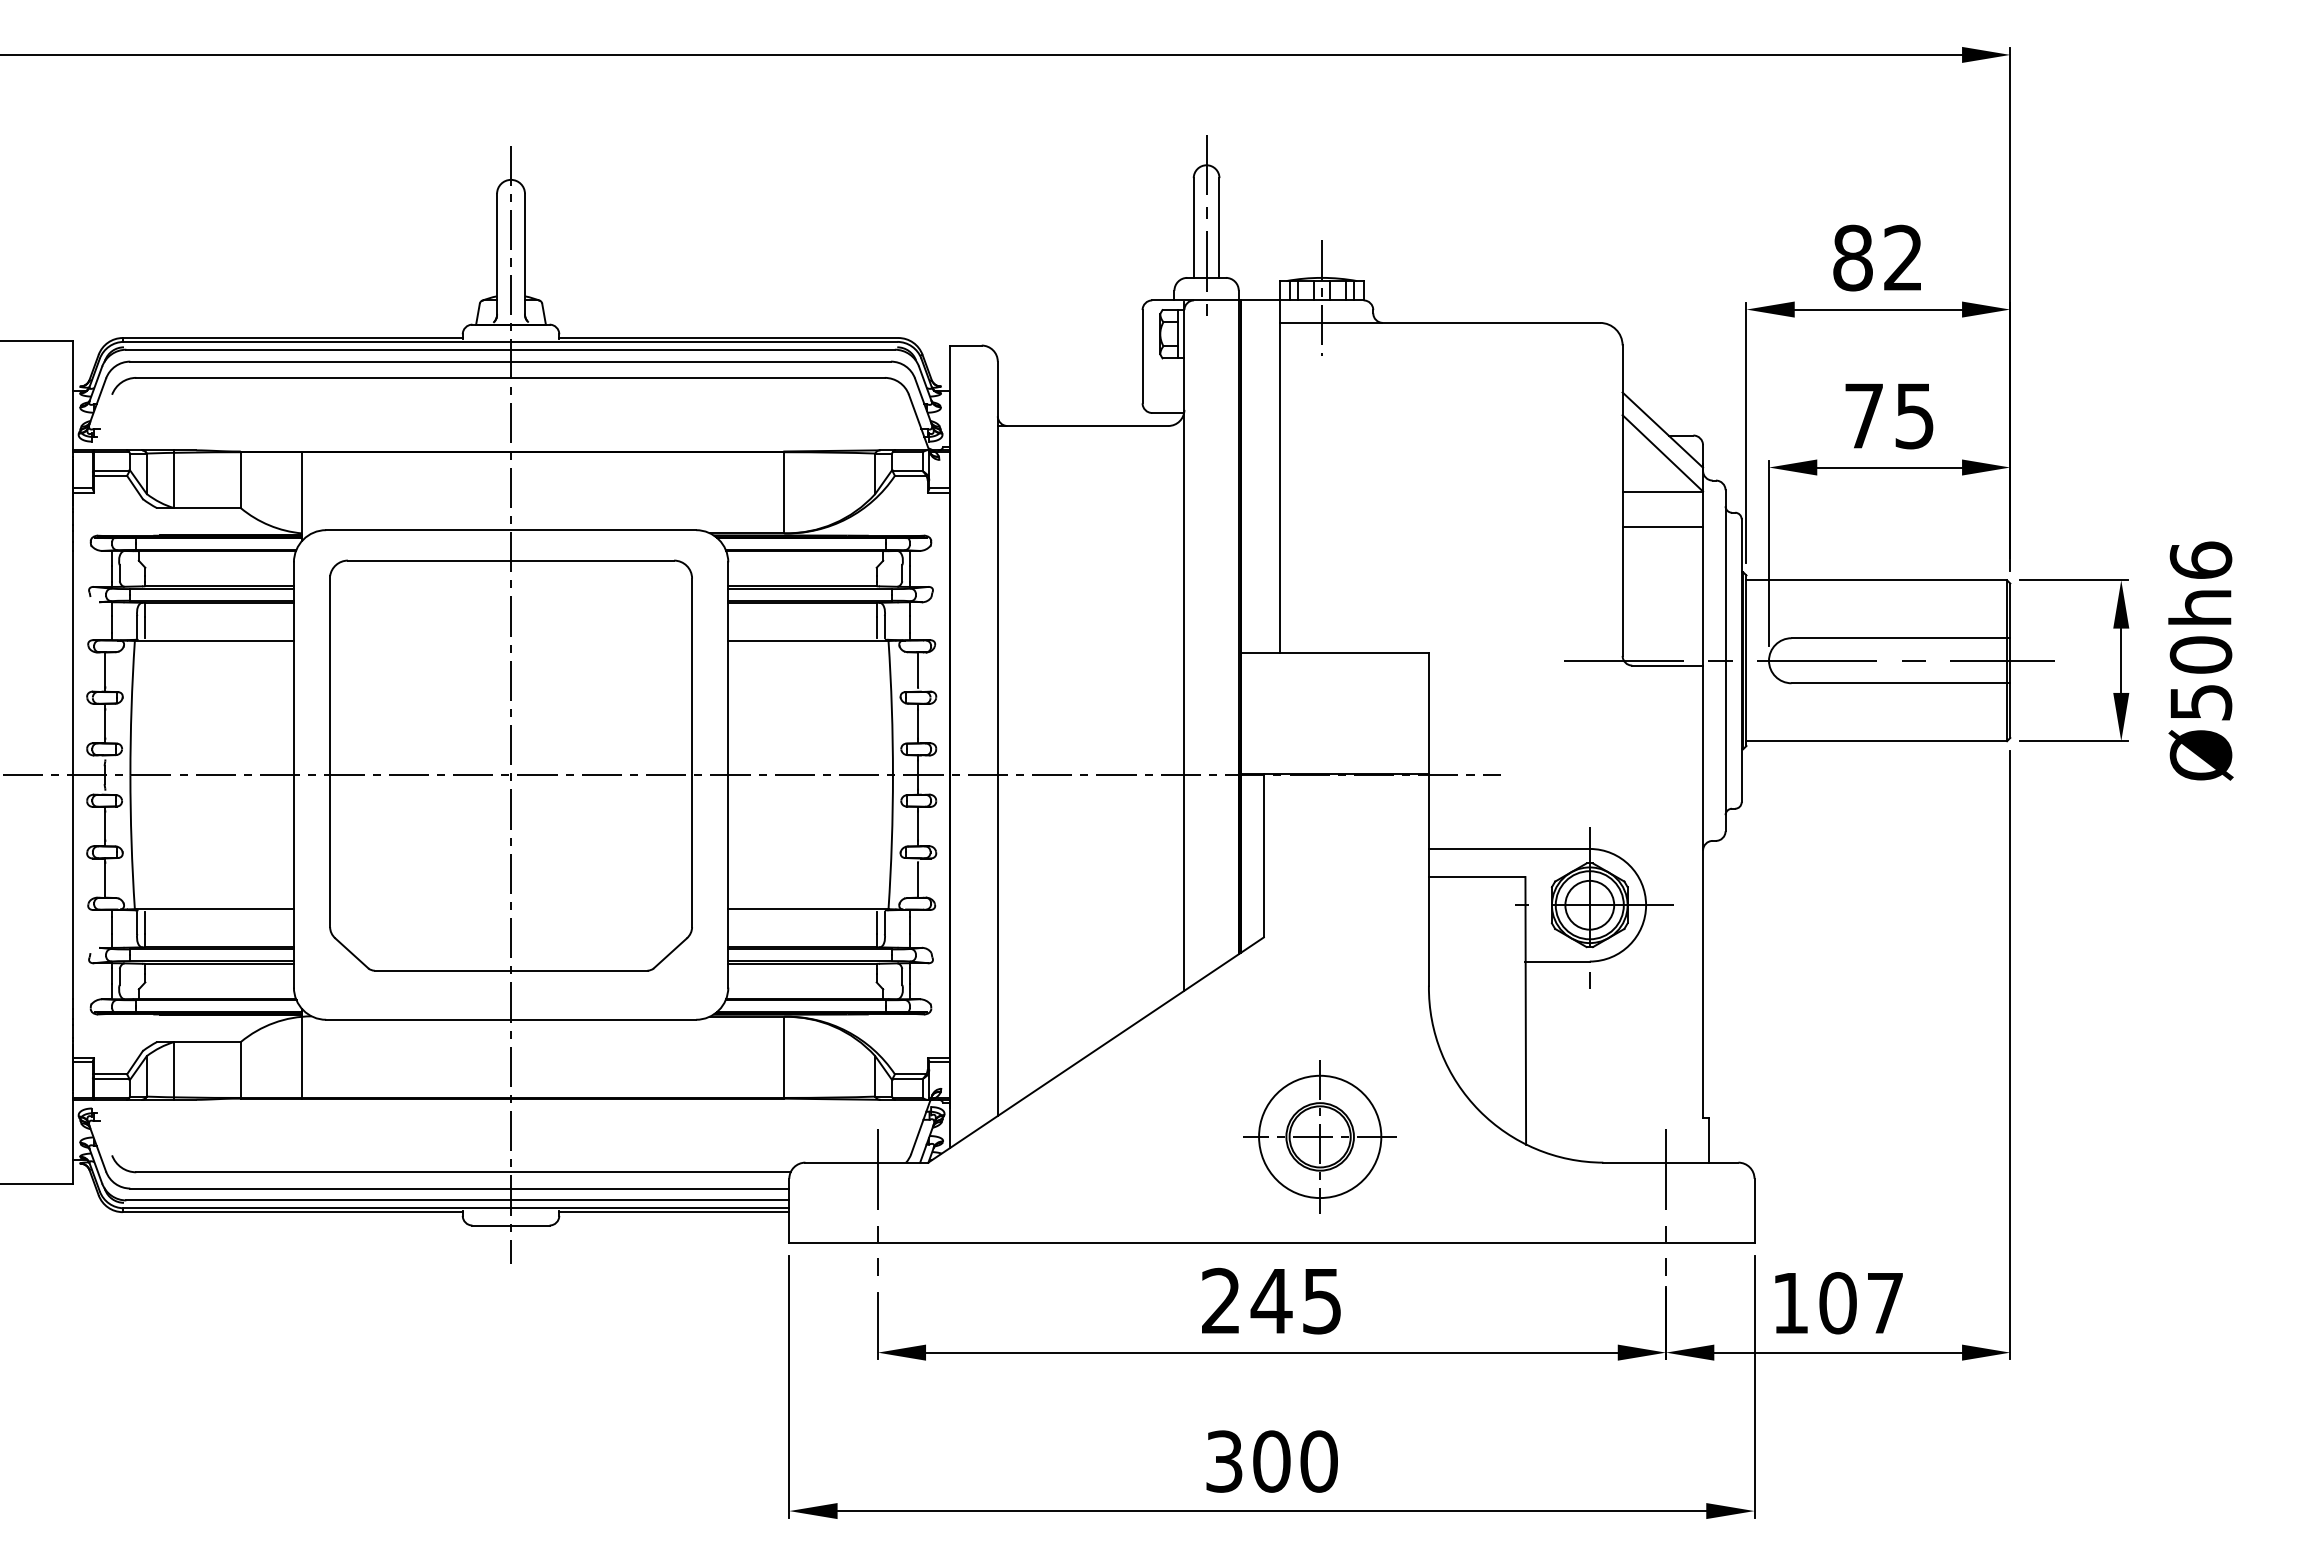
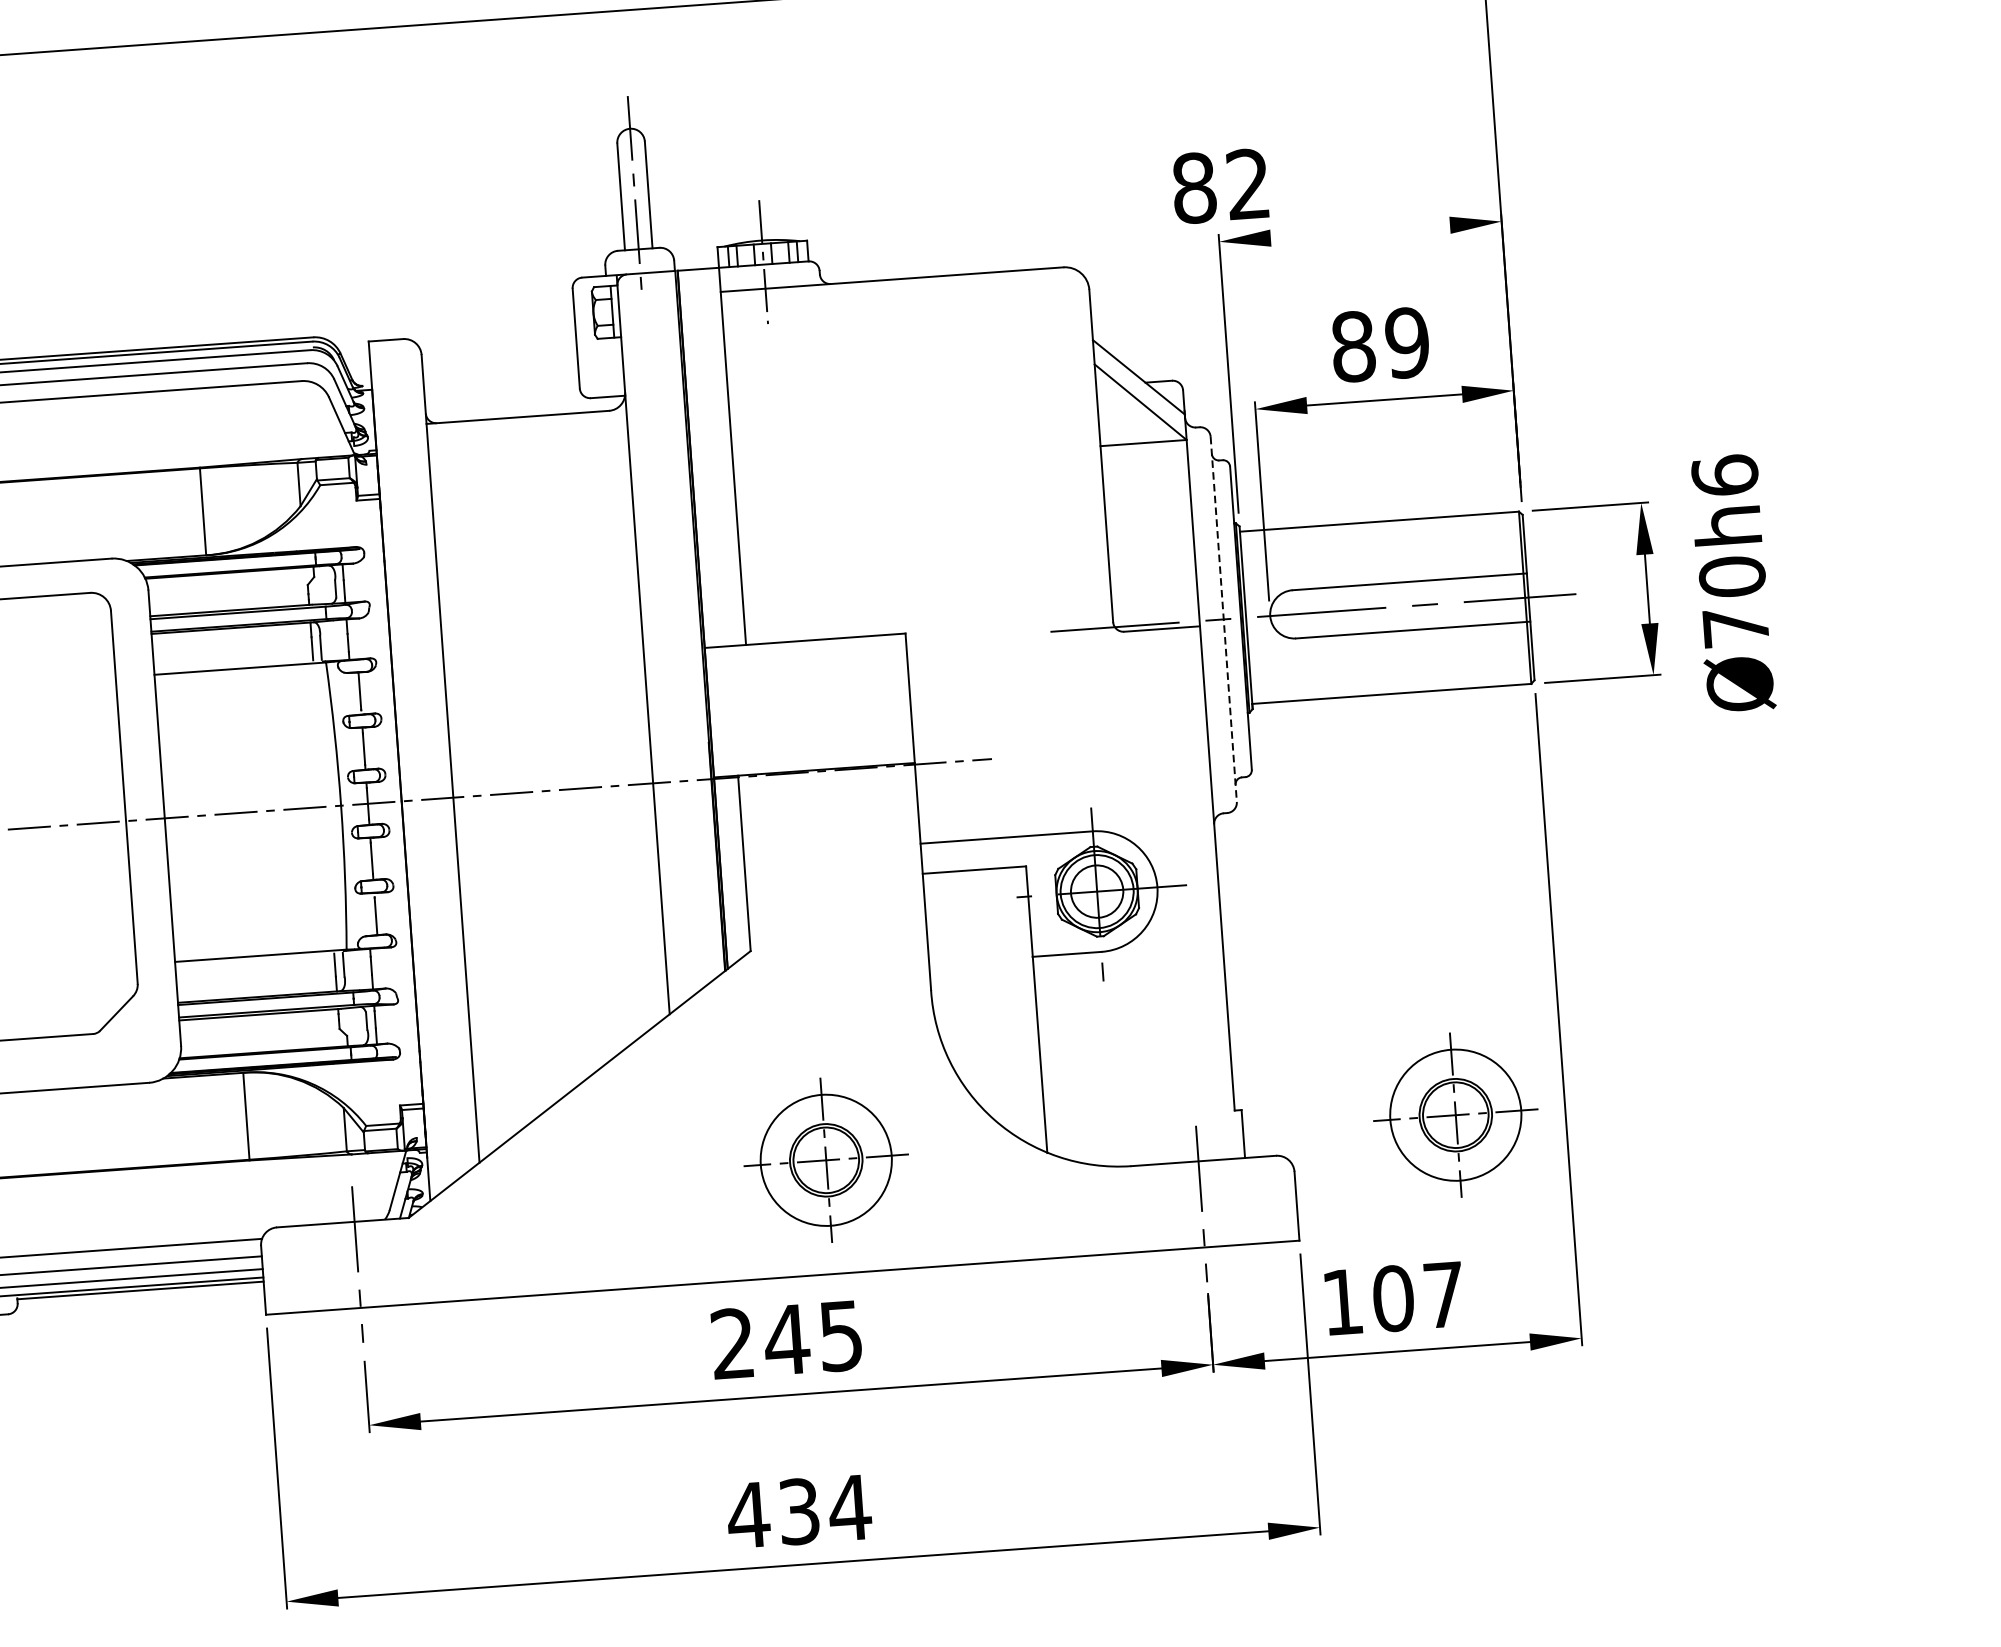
text: (1876, 257) -> (1219, 185), moved
line: (1878, 309) -> (1360, 231), removed
text: (1889, 415) -> (1380, 344), 75 -> 89
line: (1662, 526) -> (1145, 480), removed
line: (1725, 660) -> (1223, 619), solid -> dashed
text: (2201, 702) -> (1736, 627), Ø50h6 -> Ø70h6
part: (1907, 1136) -> (1455, 1114), added
text: (1271, 1461) -> (799, 1511), 300 -> 434

